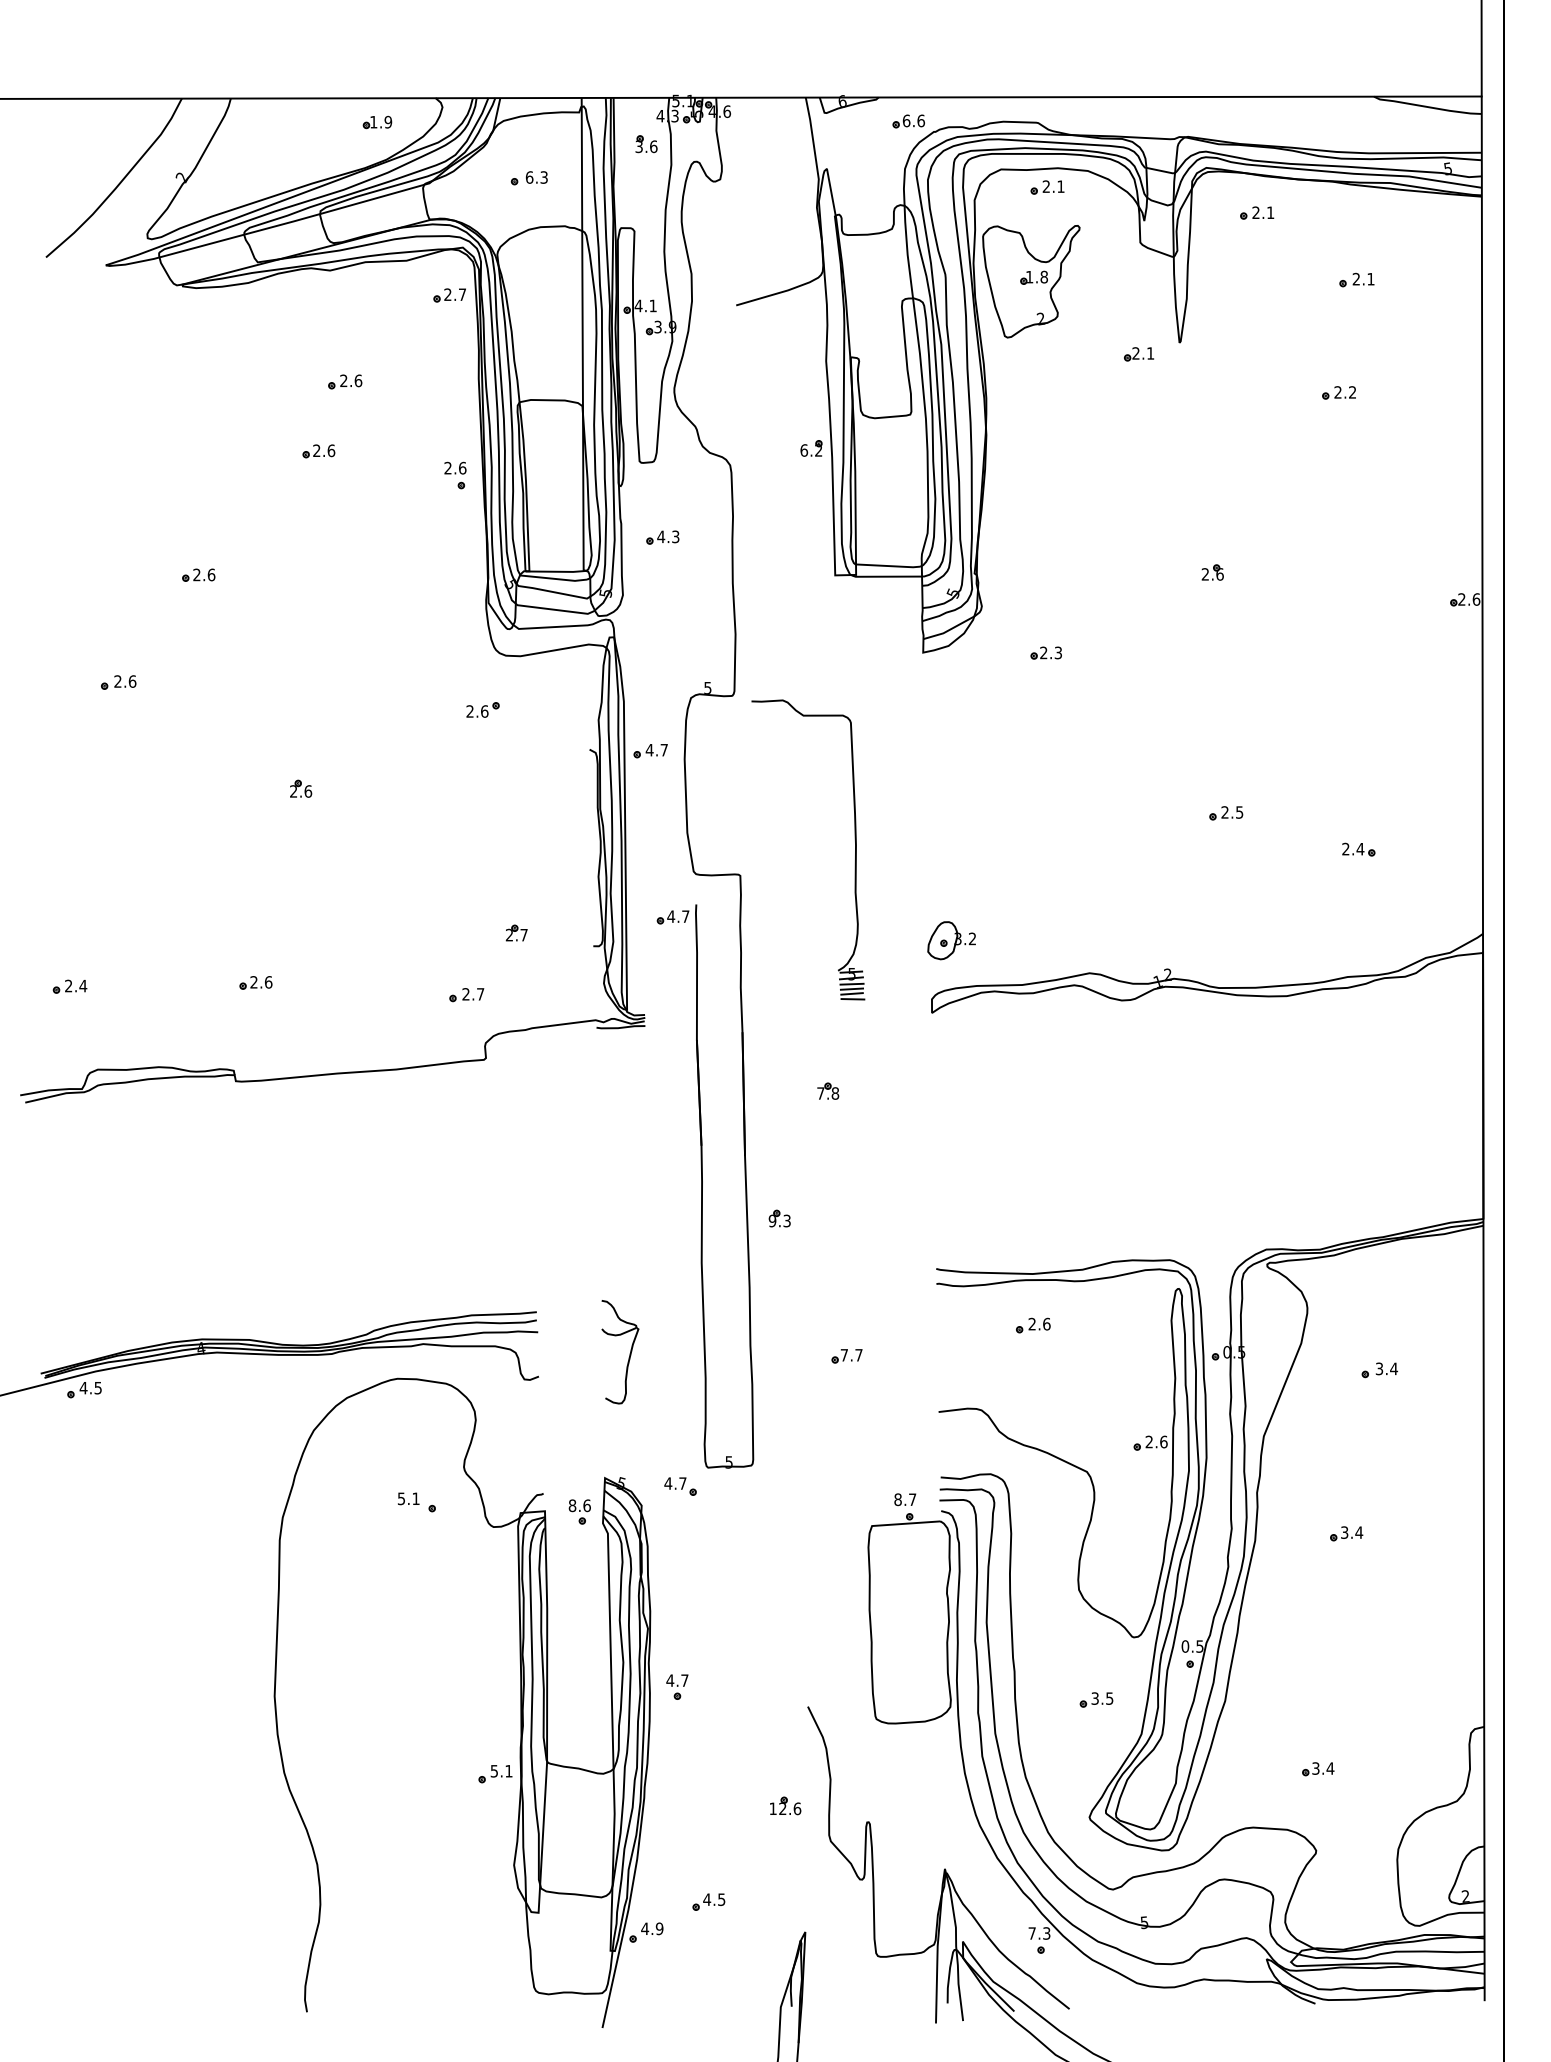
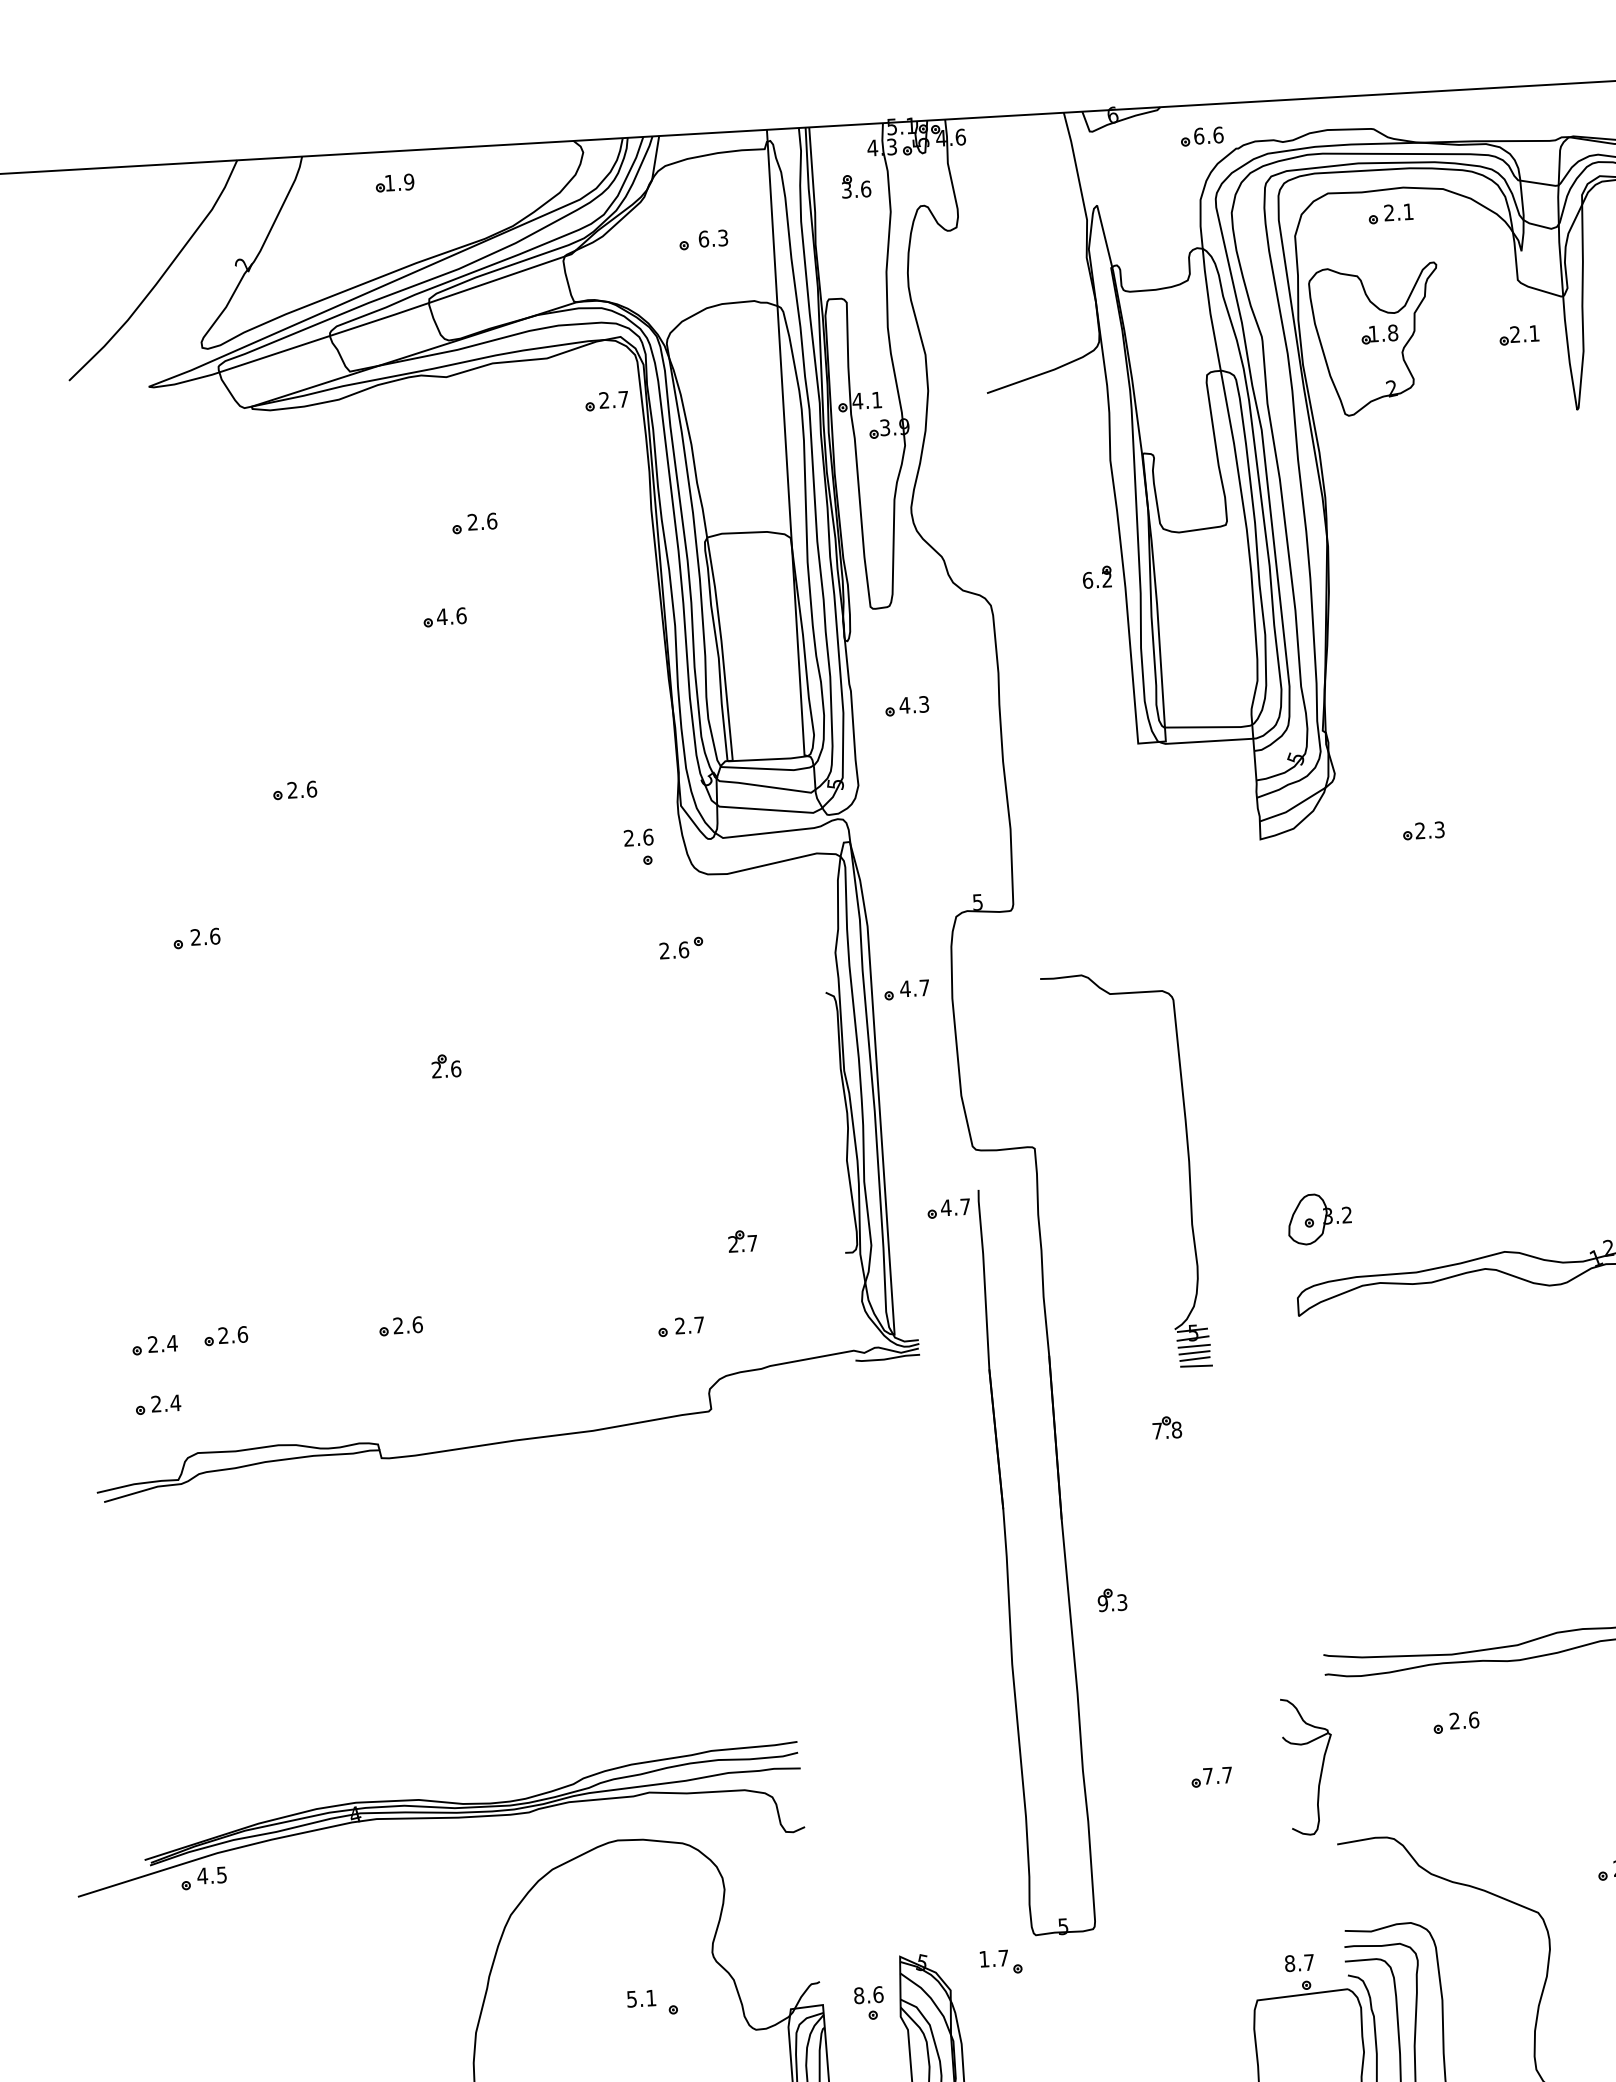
part: (377, 122) -> (394, 183), moved
part: (1138, 354) -> (1518, 335), moved
text: (316, 450) -> (441, 616), 2.6 -> 4.6
part: (455, 475) -> (639, 847), moved
part: (855, 849) -> (1188, 1167), moved
part: (123, 982) -> (225, 1335), added
part: (69, 1031) -> (157, 1404), added
part: (629, 1353) -> (1320, 1767), moved
text: (668, 1483) -> (984, 1959), 4.7 -> 1.7

